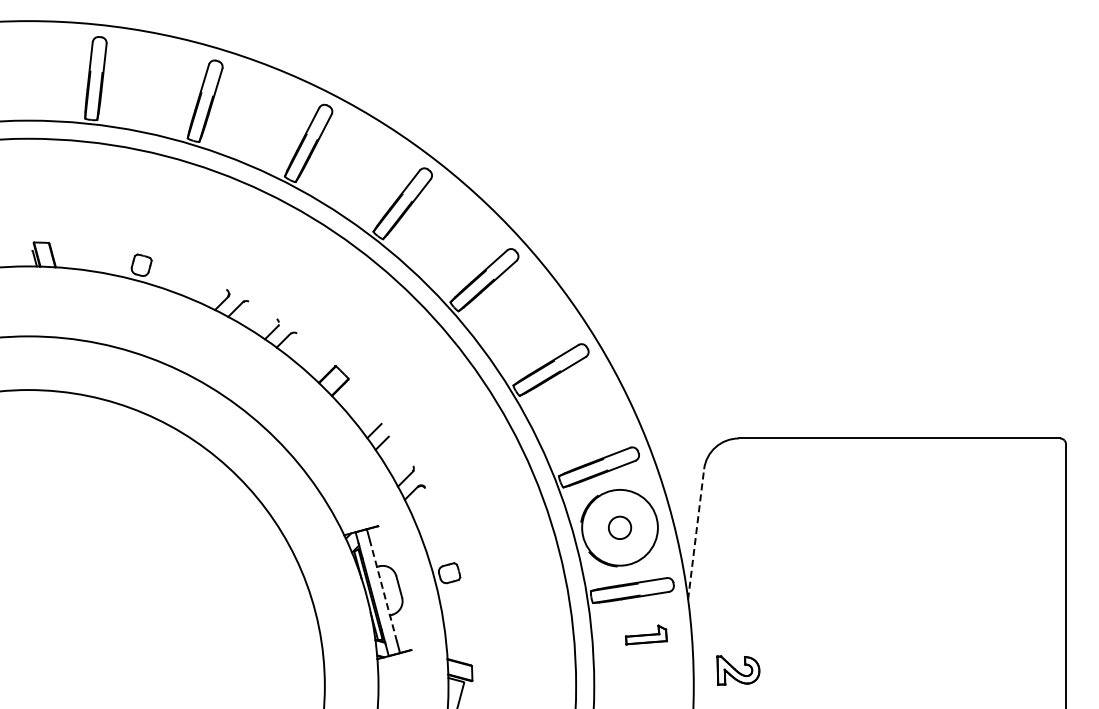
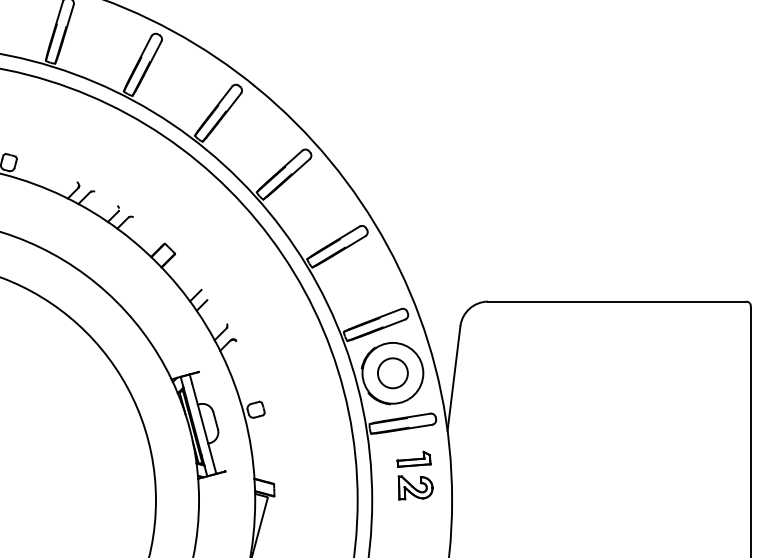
circle: (619, 527) -> (392, 373), size x1.67
line: (696, 534) -> (454, 378), dashed -> solid
line: (383, 590) -> (203, 423), dashed -> solid
part: (738, 670) -> (415, 487), moved

